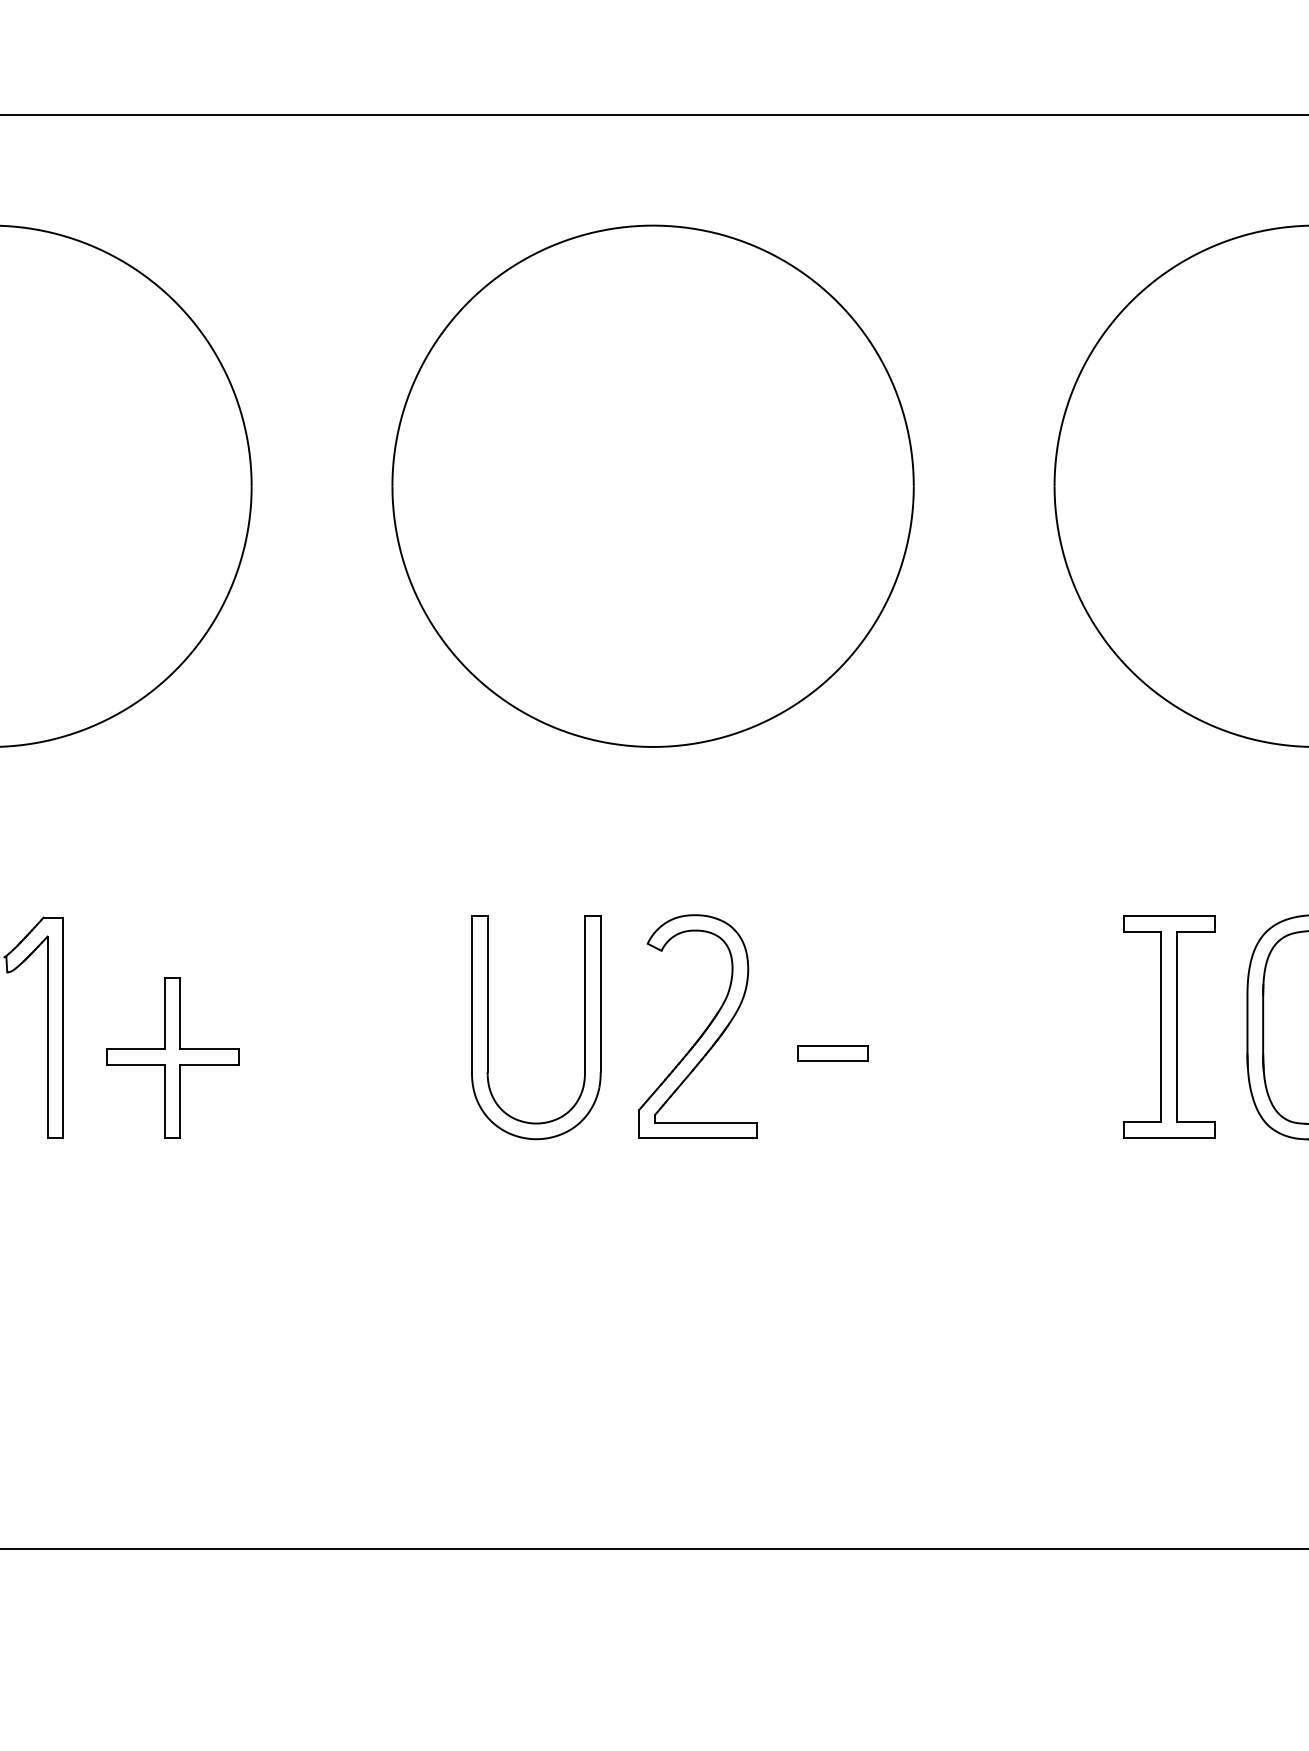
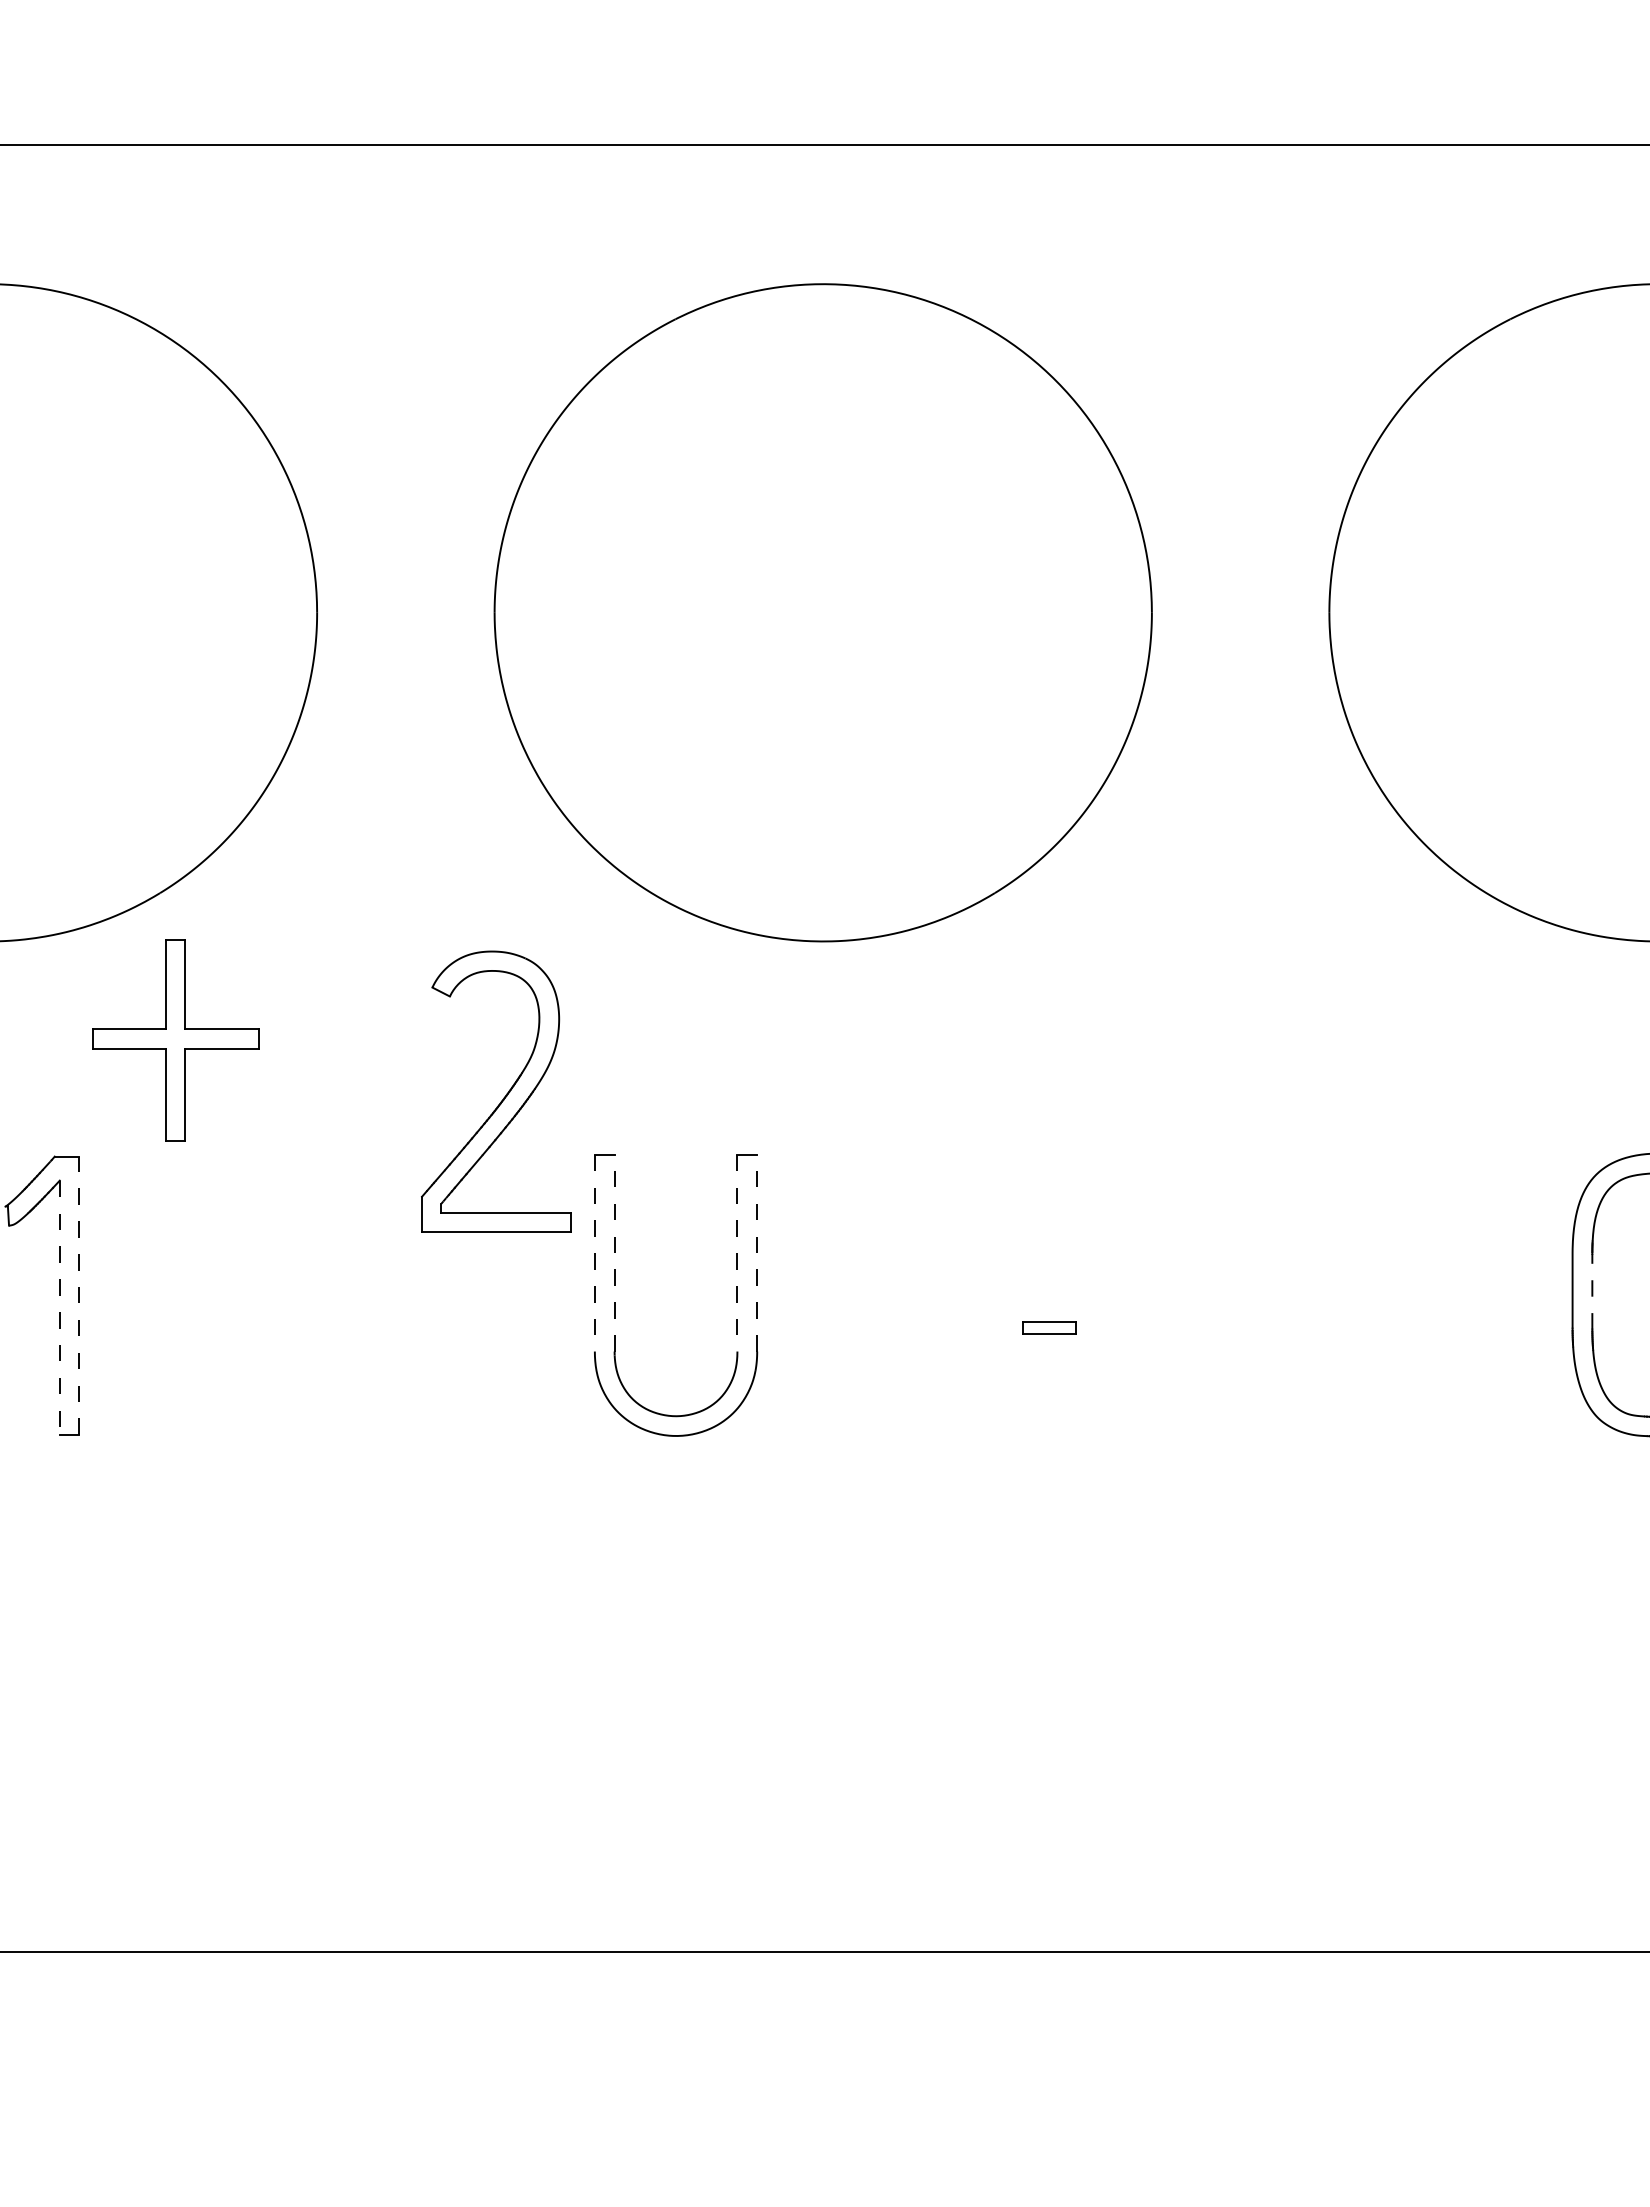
line: (487, 993) -> (614, 1252), solid -> dashed
line: (600, 993) -> (757, 1252), solid -> dashed
line: (471, 994) -> (594, 1253), solid -> dashed
line: (585, 994) -> (737, 1253), solid -> dashed
line: (1263, 1024) -> (1592, 1291), solid -> dashed
line: (63, 1027) -> (79, 1295), solid -> dashed
part: (1168, 1027) -> (1473, 1294), removed
part: (704, 1030) -> (503, 1097), moved
line: (47, 1038) -> (59, 1308), solid -> dashed
part: (832, 1053) -> (1049, 1327), size x0.6
part: (172, 1057) -> (175, 1040), moved

